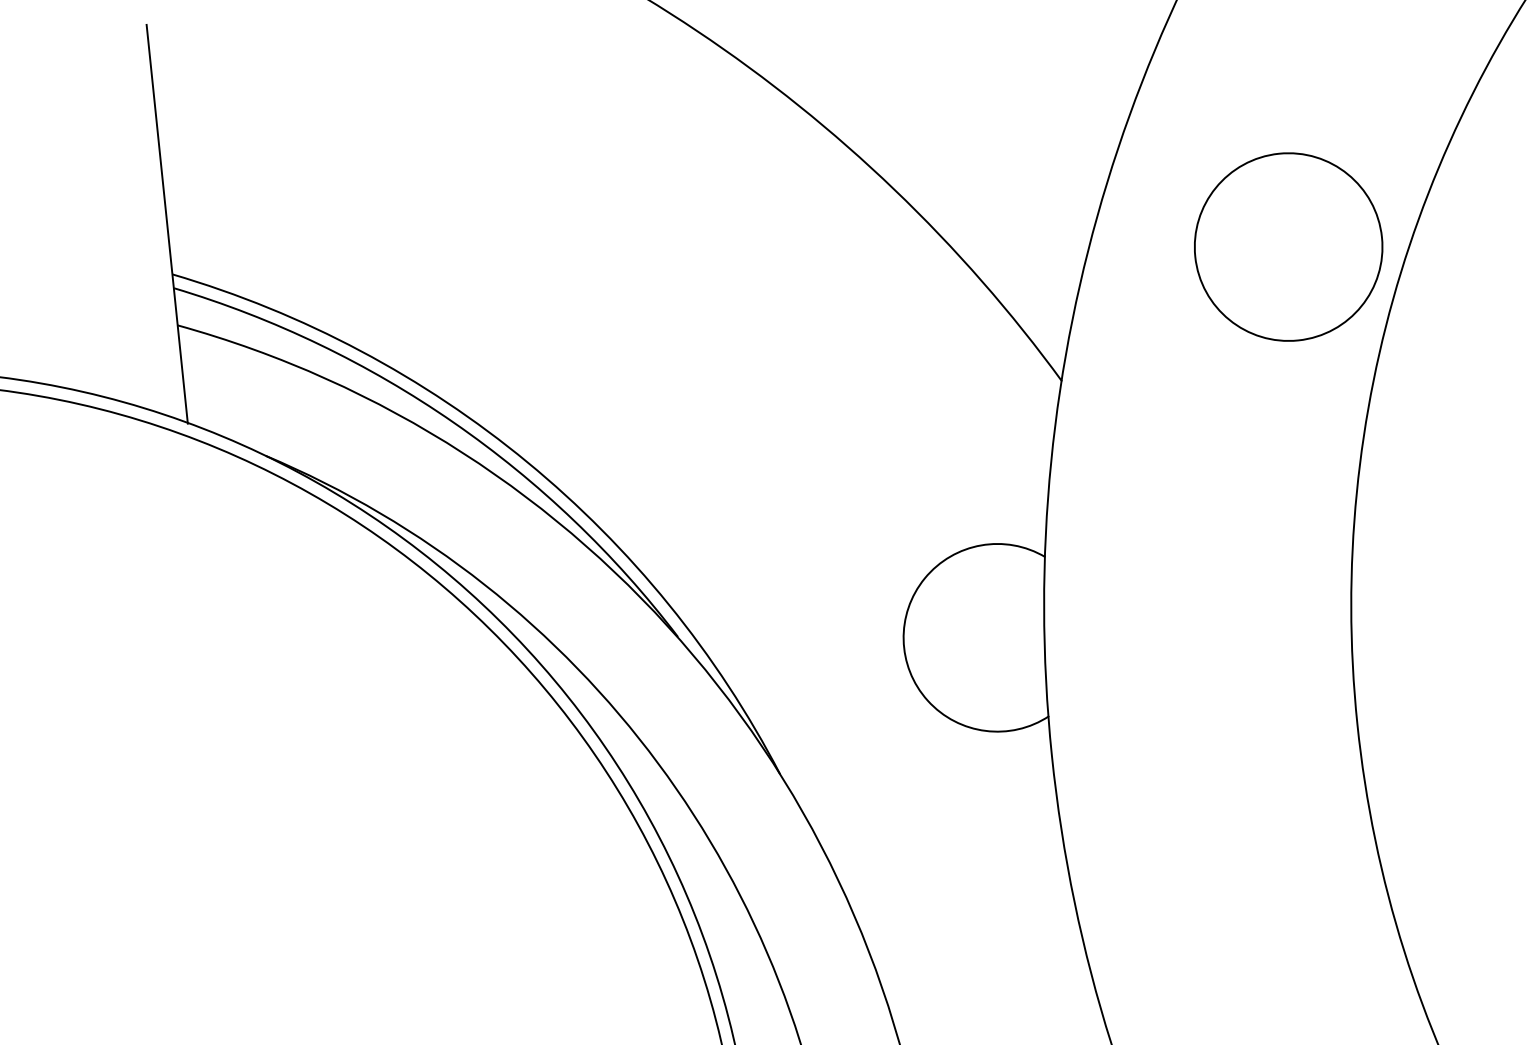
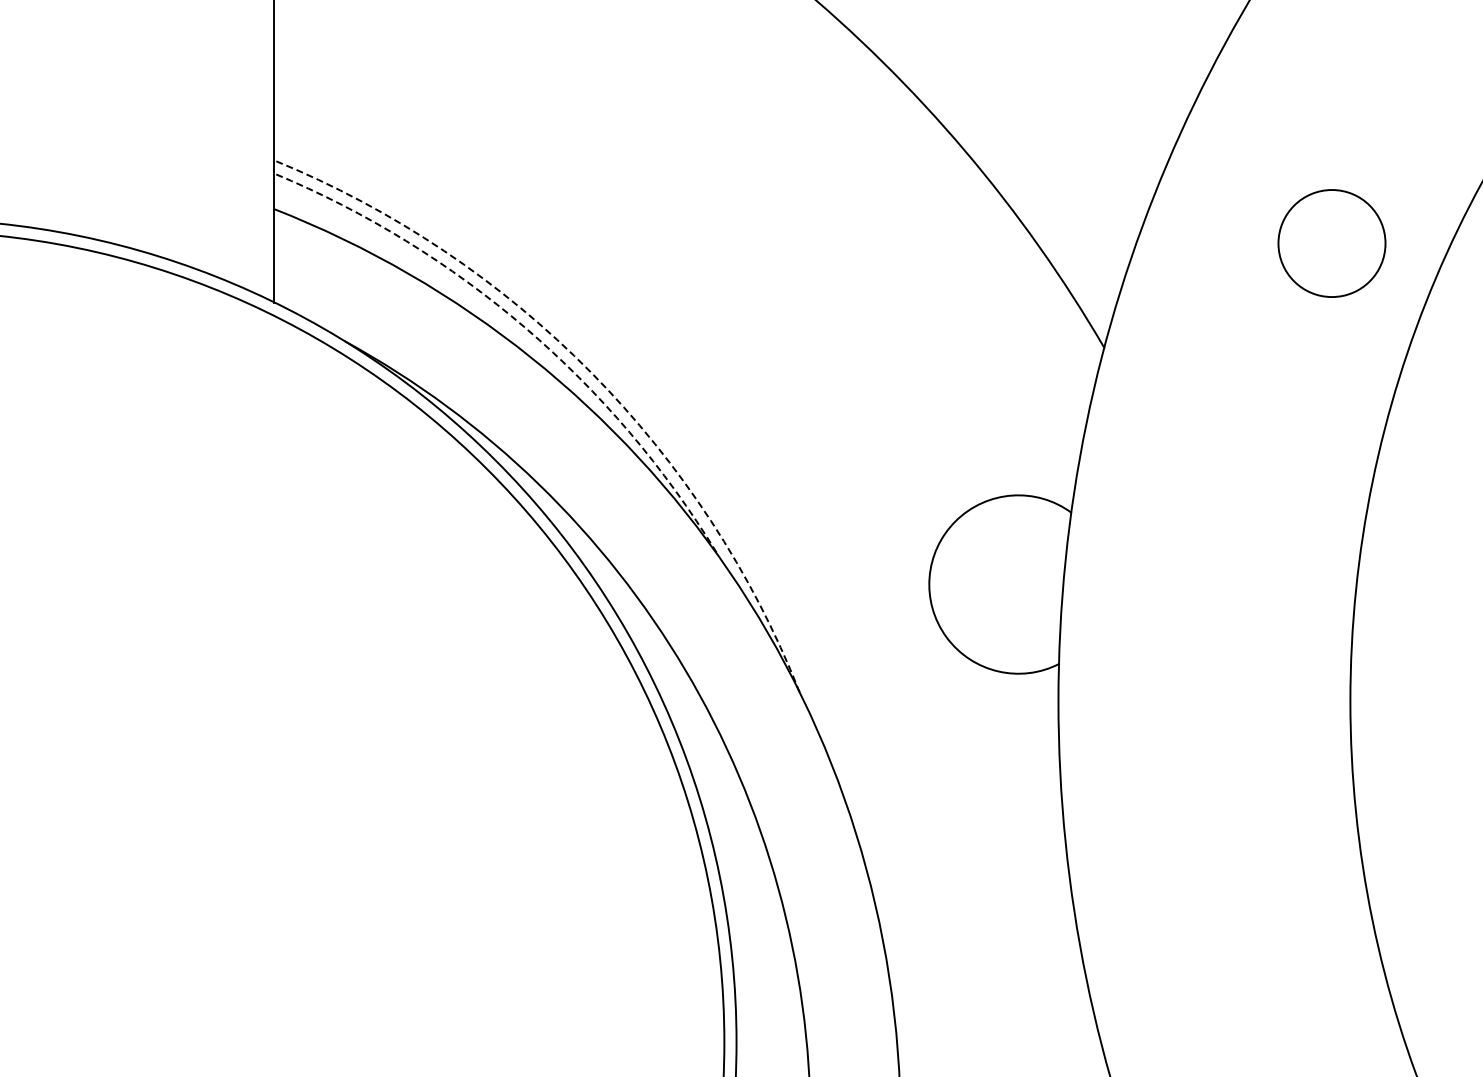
circle: (1288, 247) -> (1331, 243), size x0.6
arc: (453, 422) -> (525, 327), solid -> dashed
arc: (527, 462) -> (591, 372), solid -> dashed

